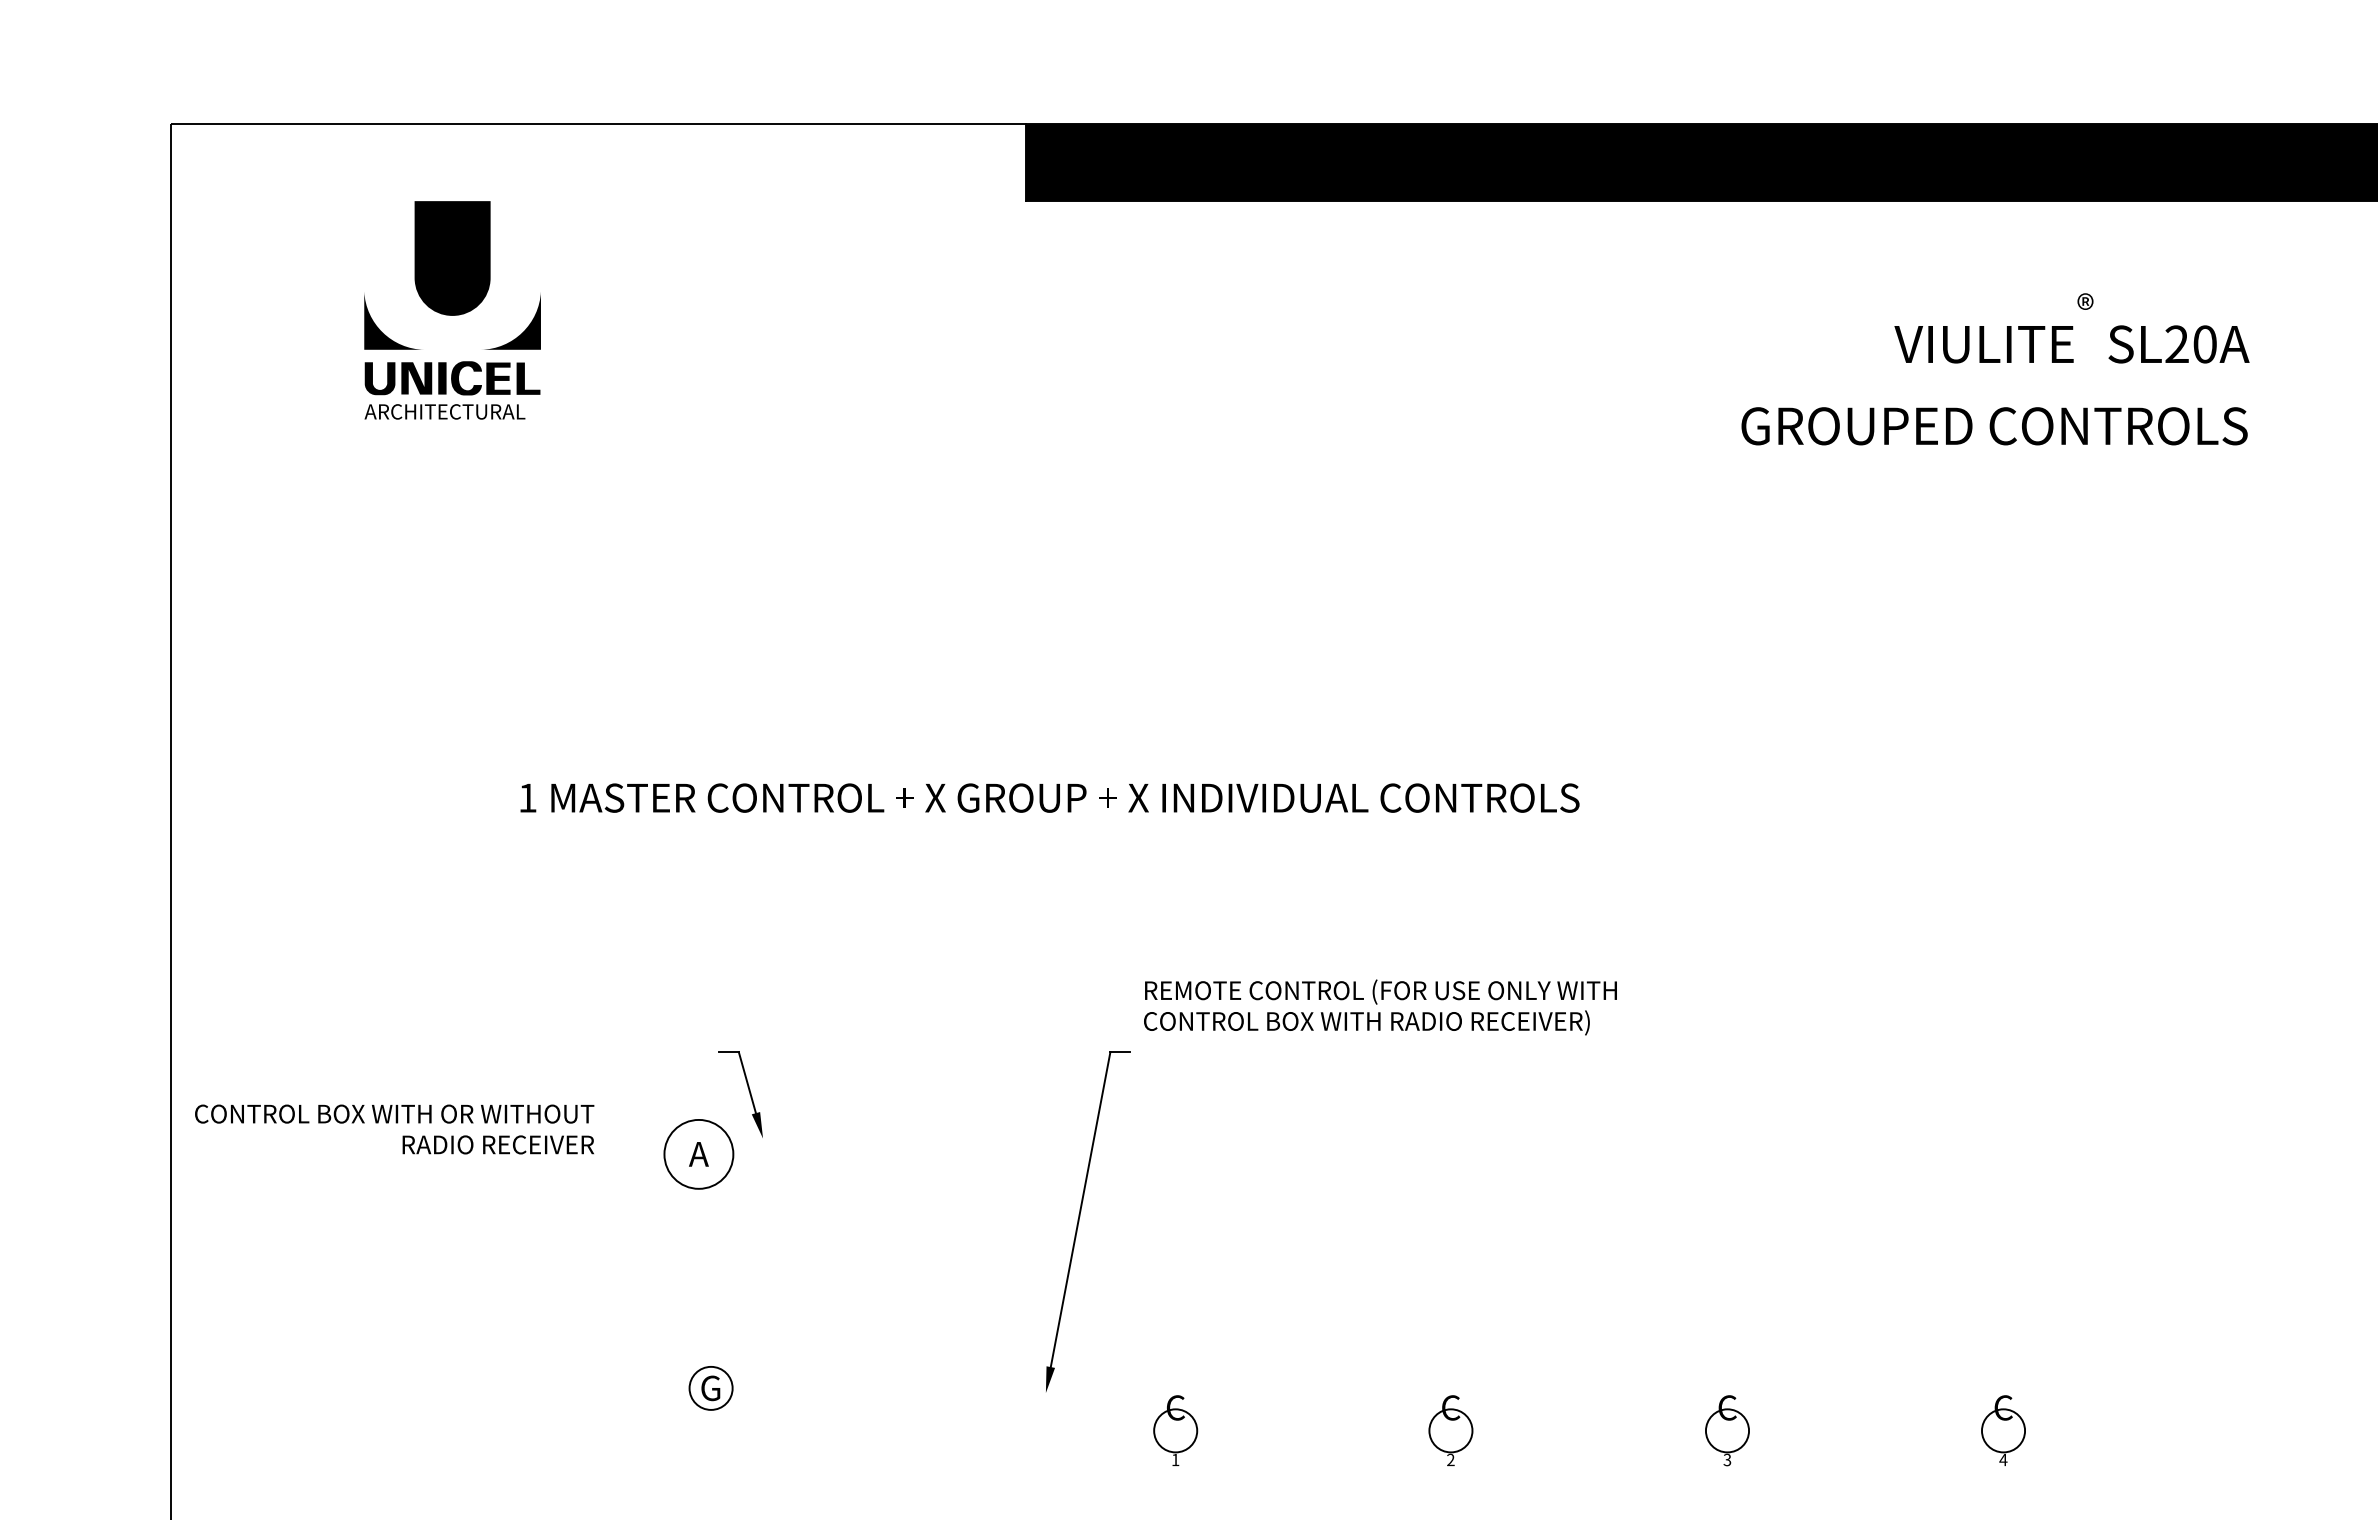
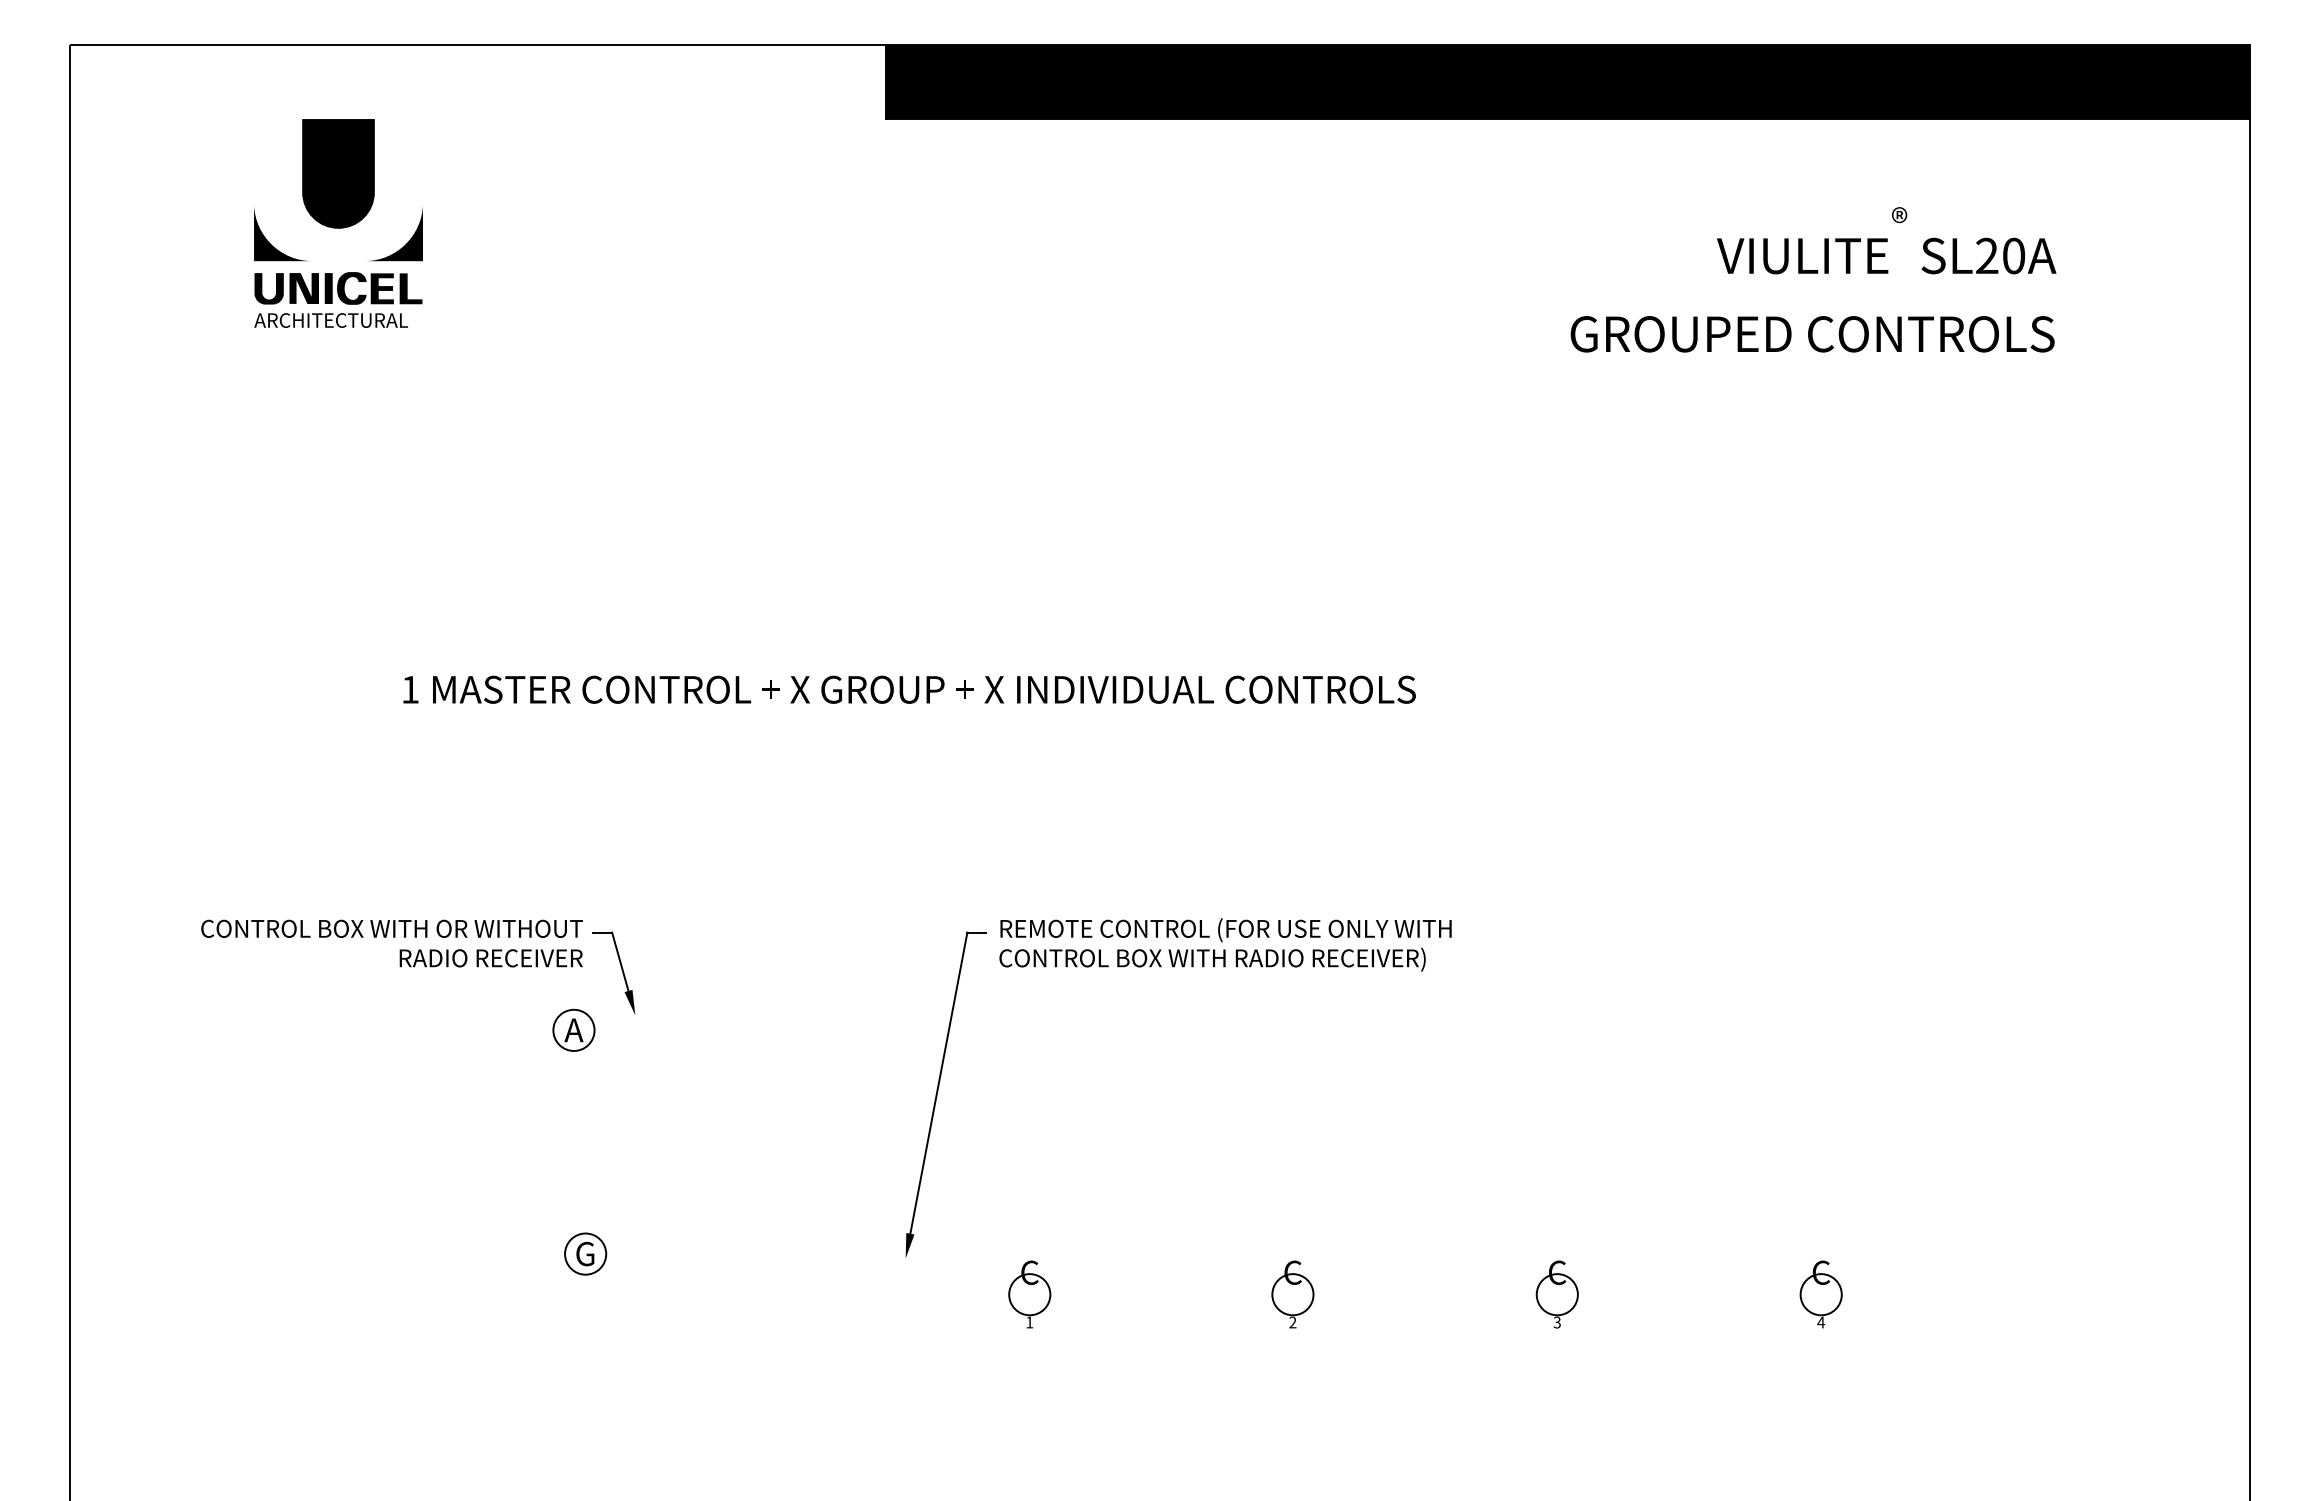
text: (1380, 1007) -> (1225, 944), moved
text: (394, 1129) -> (391, 943), moved
circle: (698, 1153) -> (573, 1029), size x0.62

